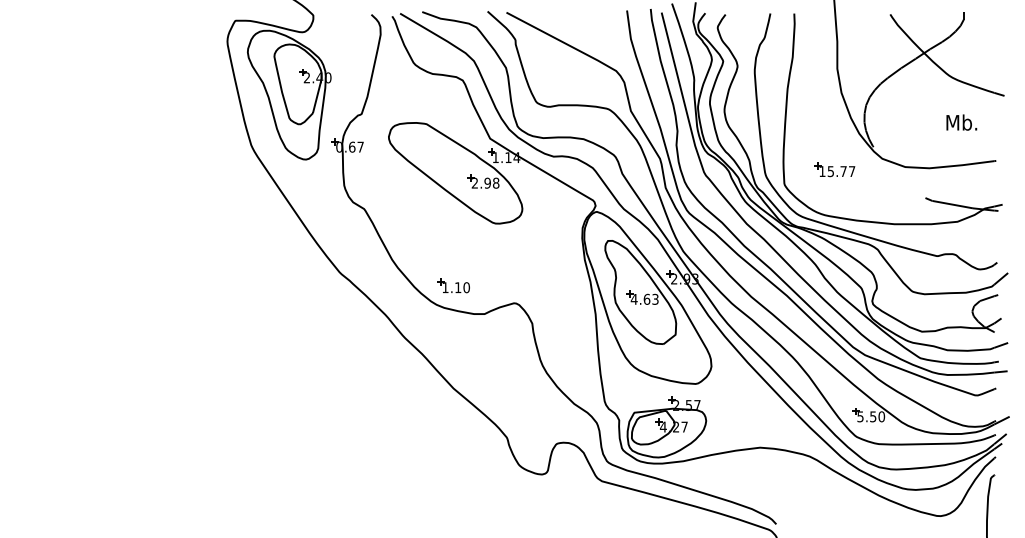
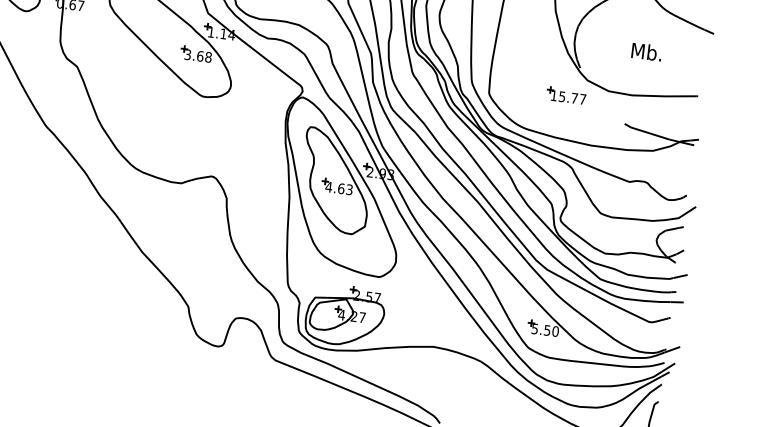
text: (961, 122) -> (646, 51), moved
part: (834, 169) -> (566, 95), moved
text: (481, 182) -> (194, 54), 2.98 -> 3.68
part: (453, 285) -> (154, 151), removed

